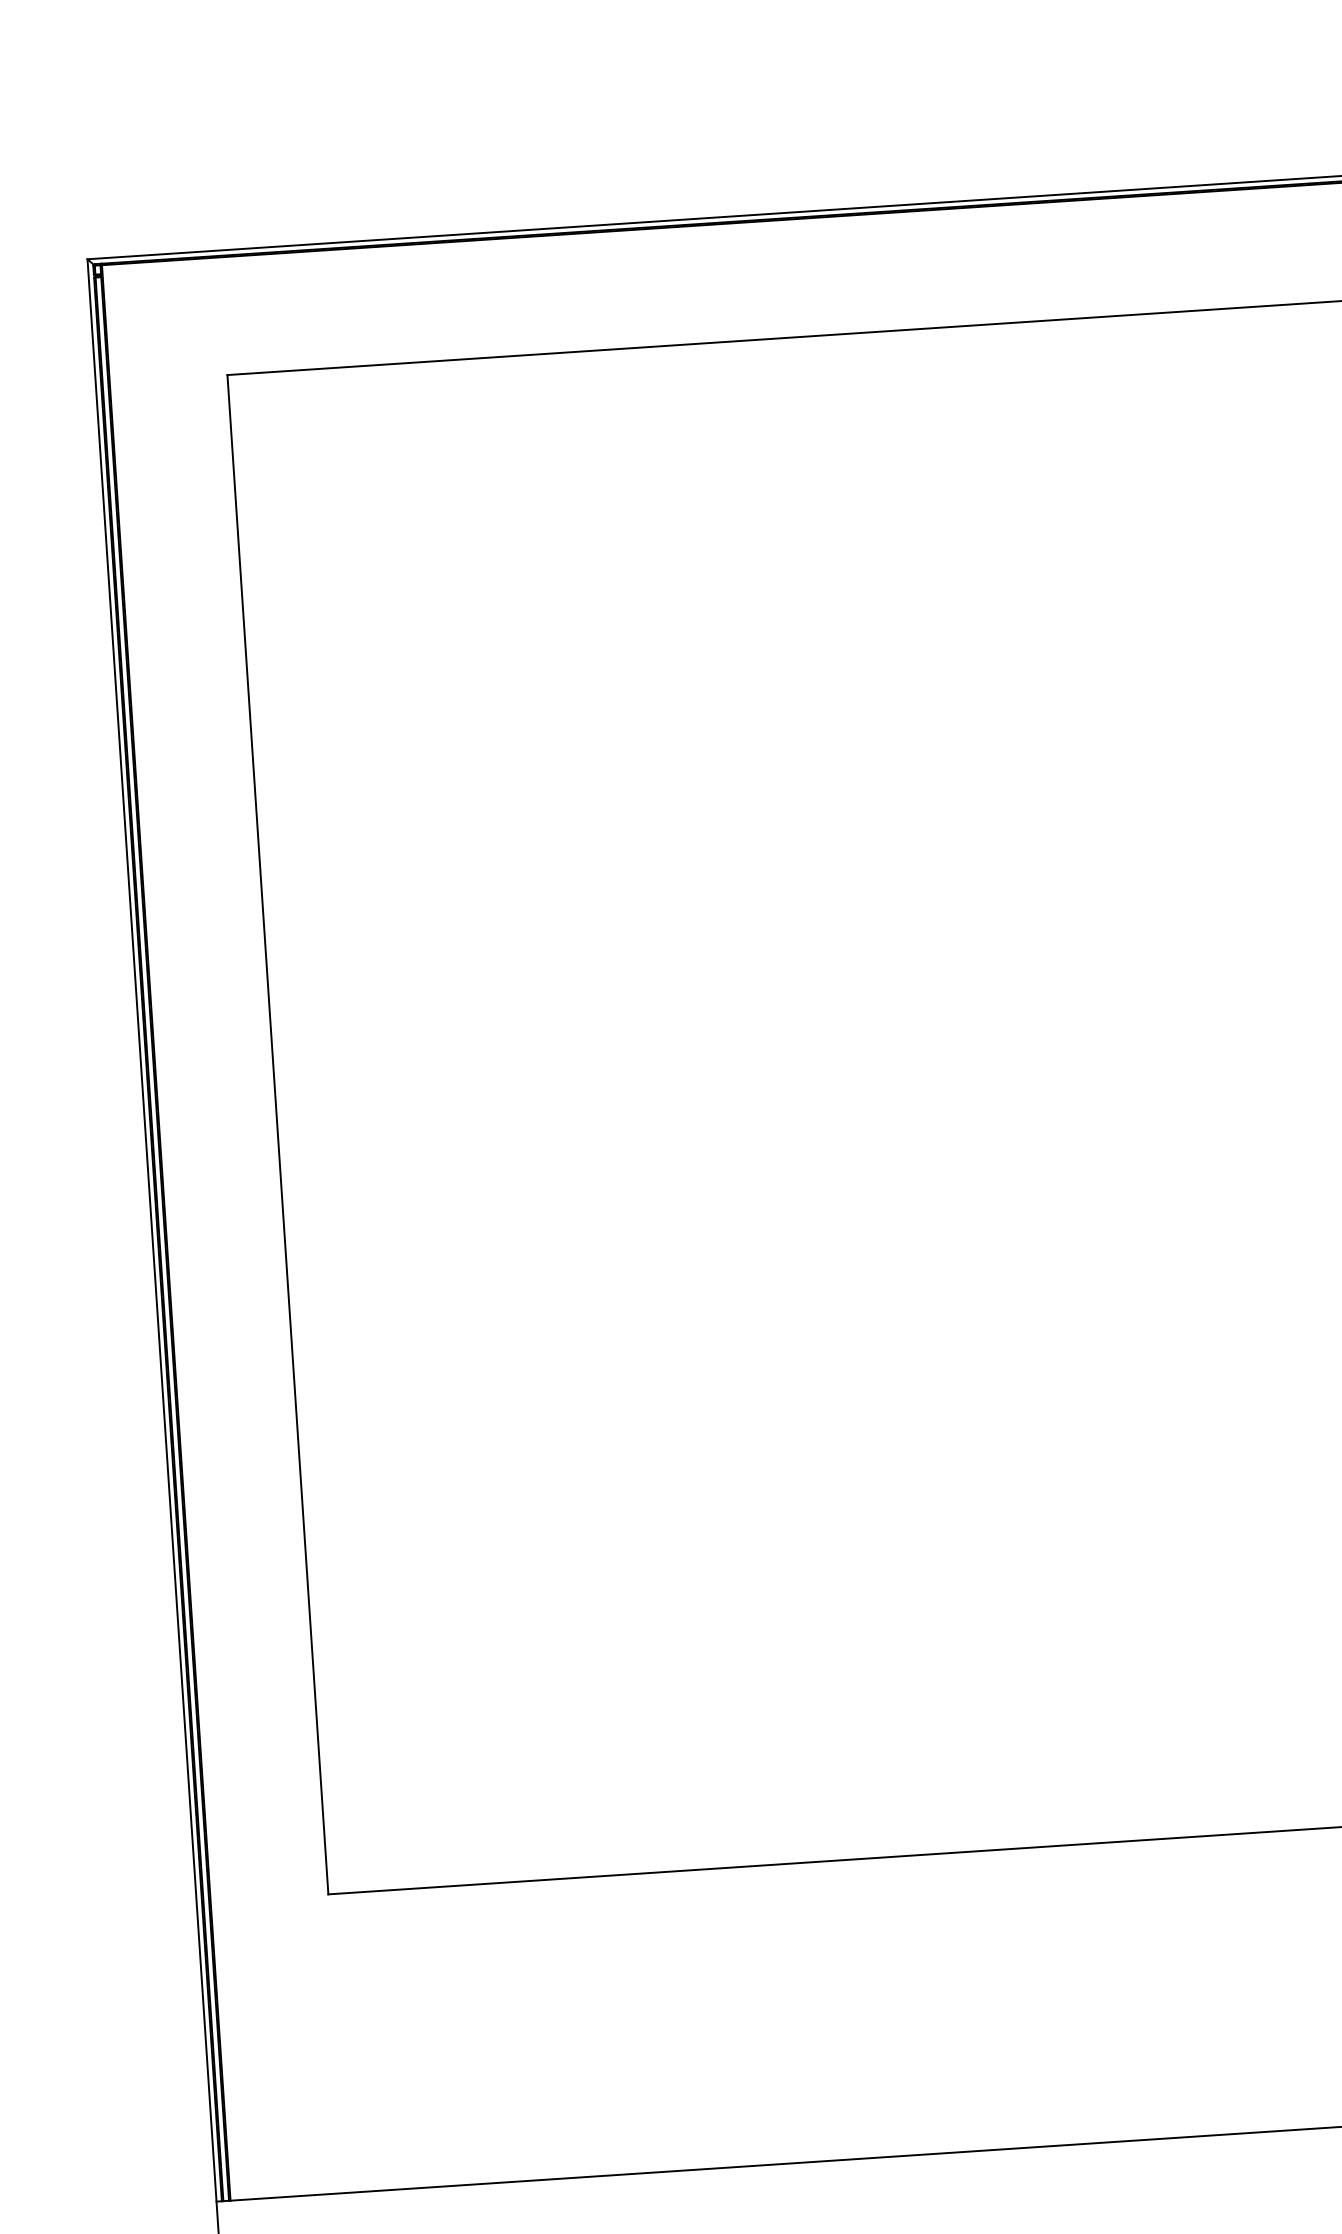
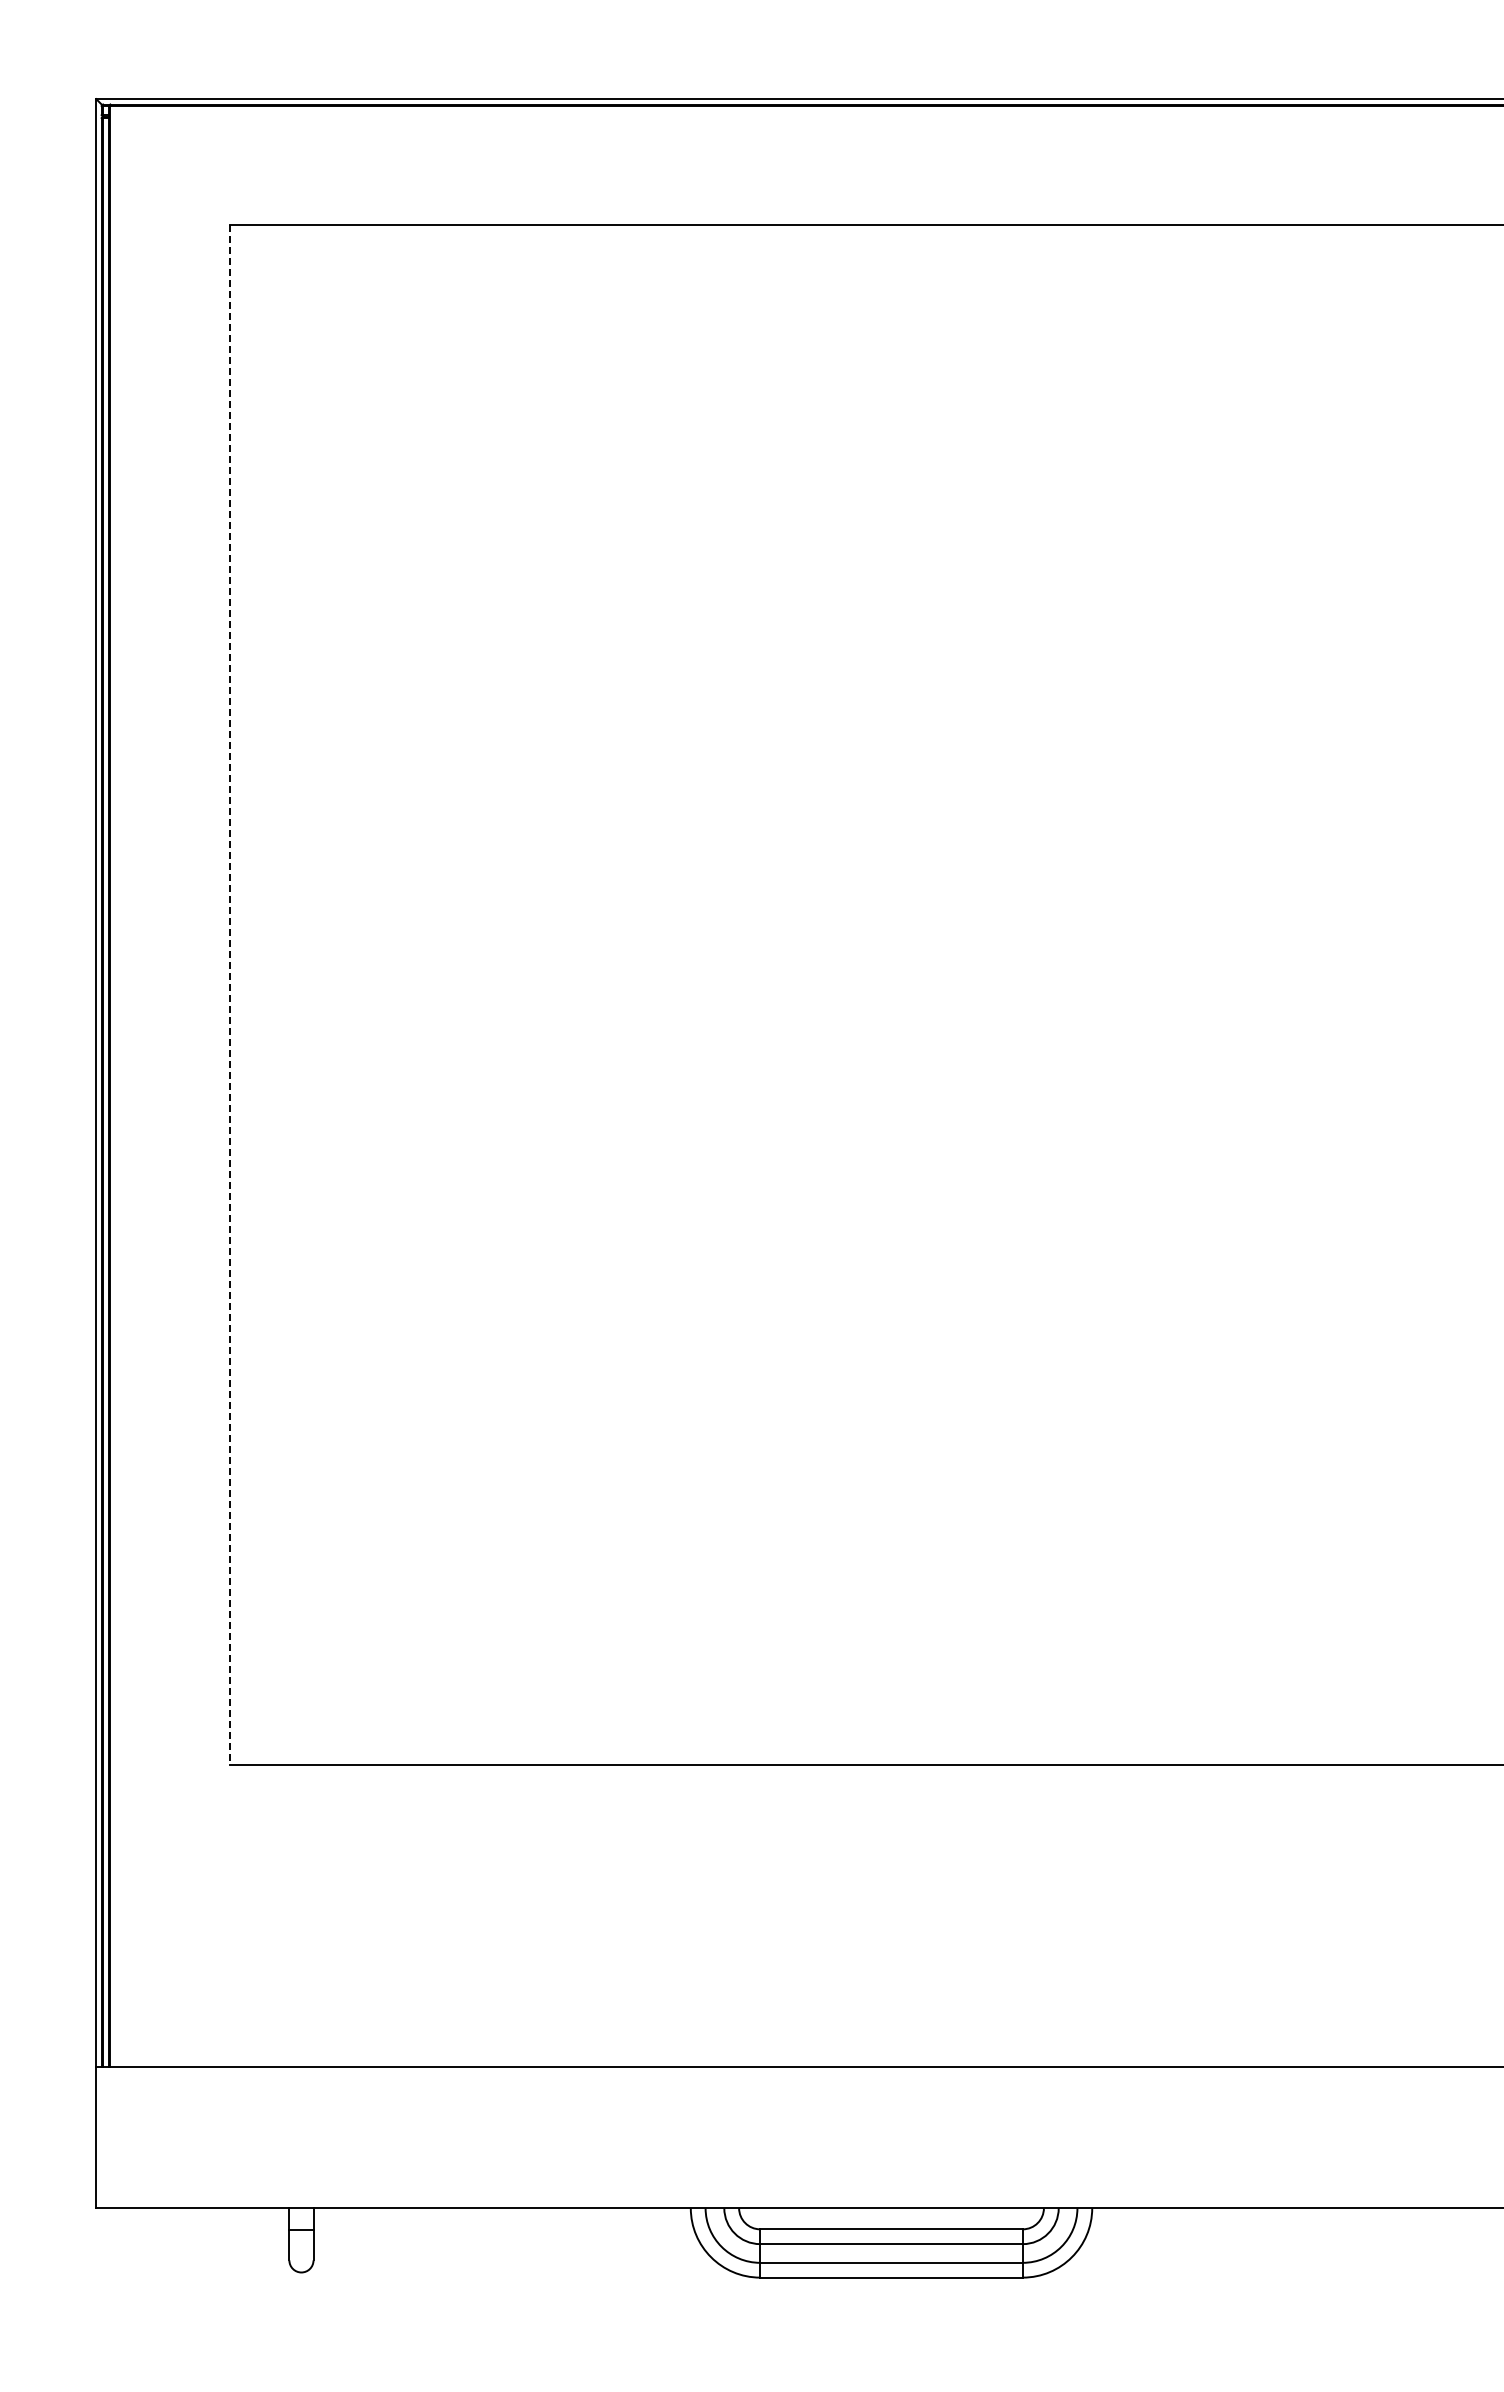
line: (277, 1134) -> (229, 994), solid -> dashed

